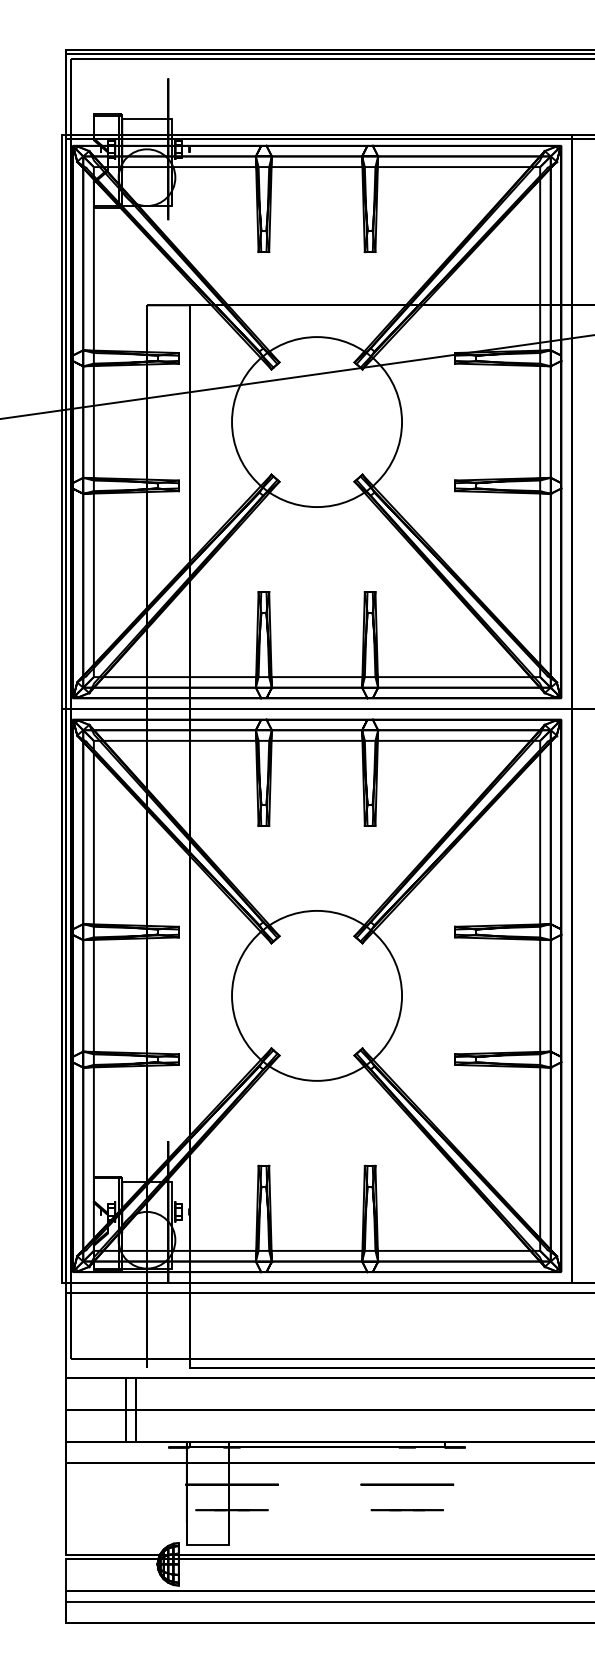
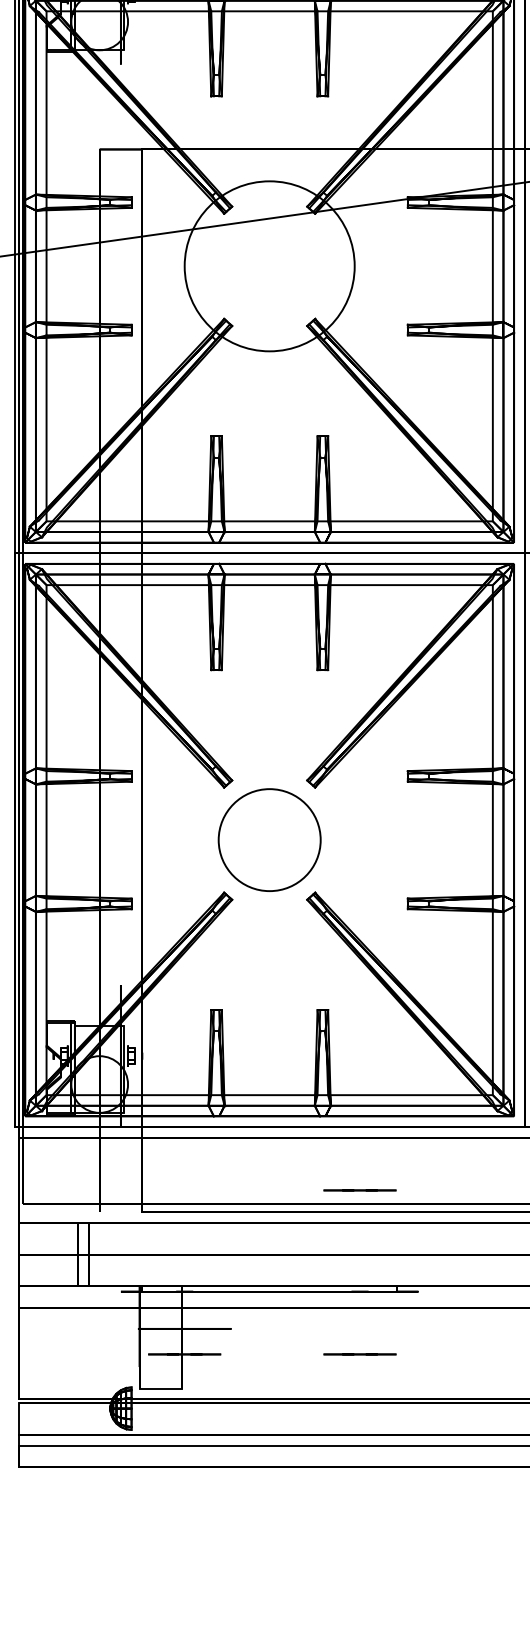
circle: (317, 995) -> (270, 839), size x0.6
line: (406, 1346) -> (359, 1190), added
circle: (407, 1484) -> (360, 1328), removed

